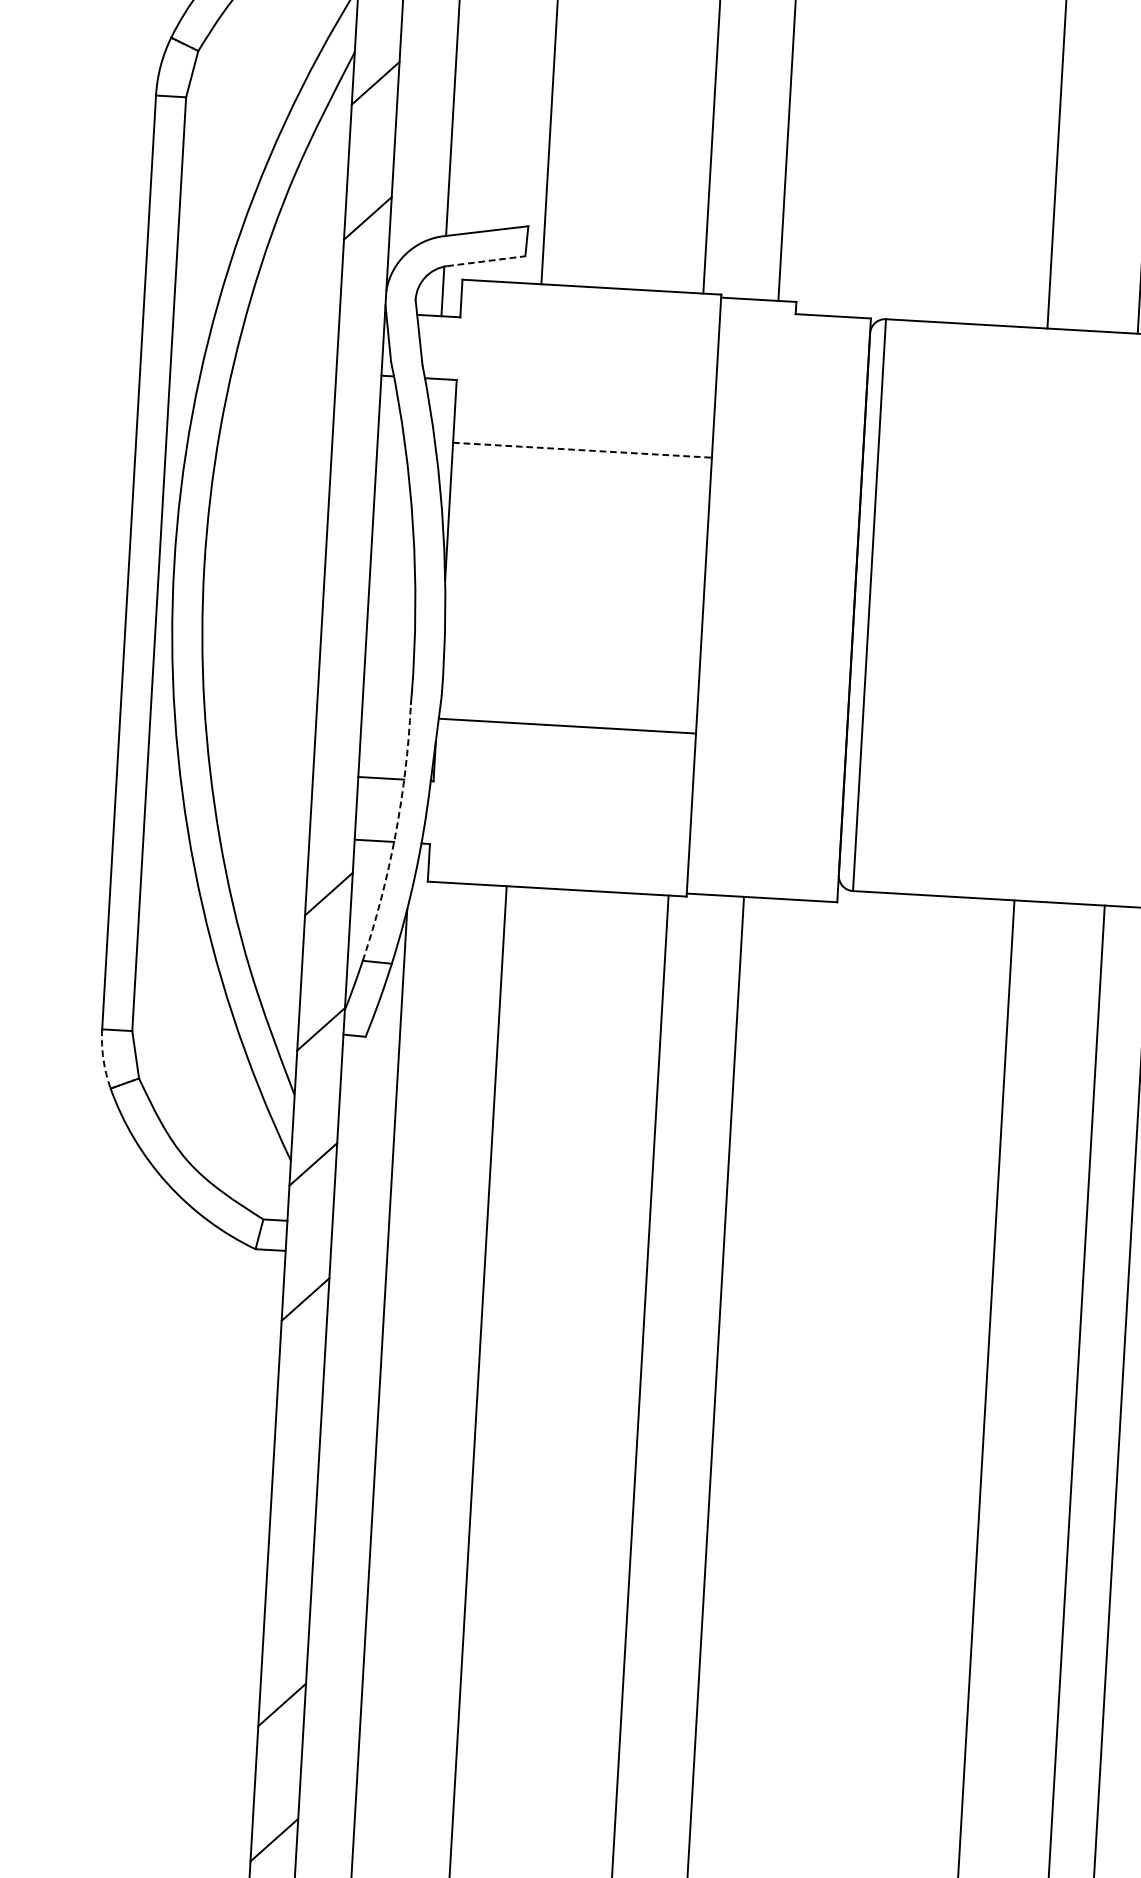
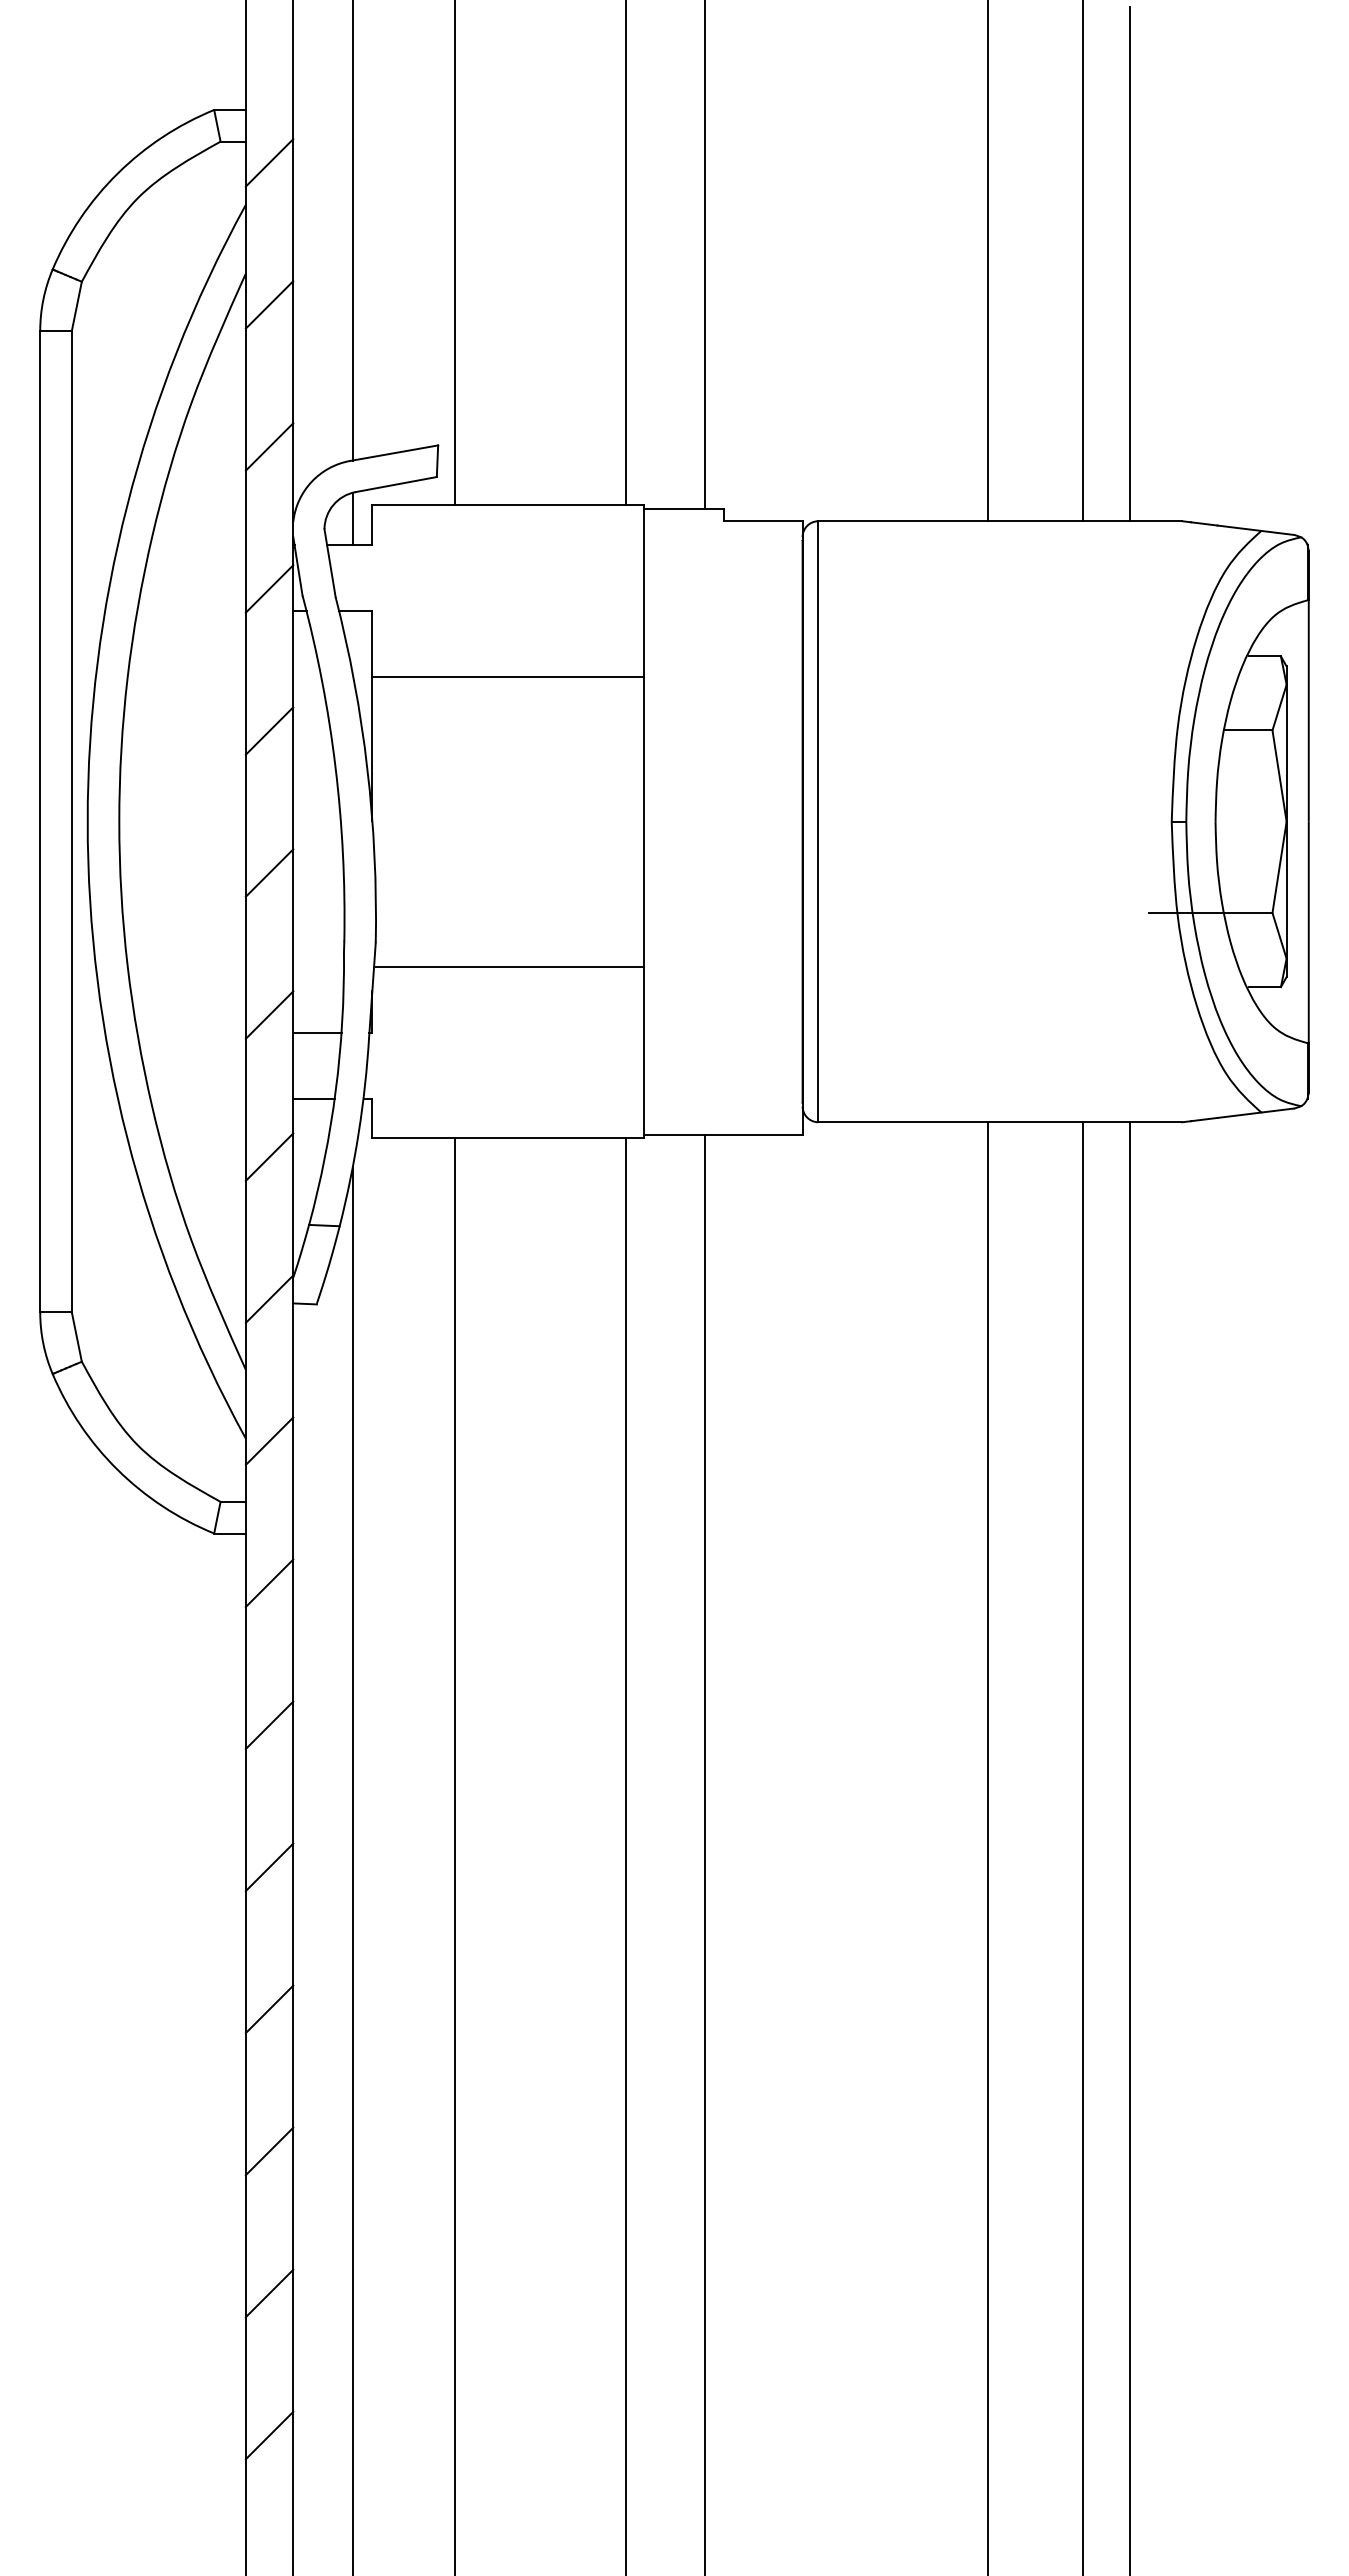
line: (486, 261) -> (396, 484), dashed -> solid
line: (360, 353) -> (269, 588), added
line: (582, 449) -> (508, 676), dashed -> solid
line: (352, 488) -> (269, 730), added
line: (344, 623) -> (269, 872), added
line: (336, 758) -> (269, 1014), added
arc: (395, 834) -> (335, 1090), dashed -> solid
arc: (103, 1059) -> (43, 1343), dashed -> solid
line: (297, 1434) -> (269, 1725), added
line: (289, 1569) -> (269, 1867), added

